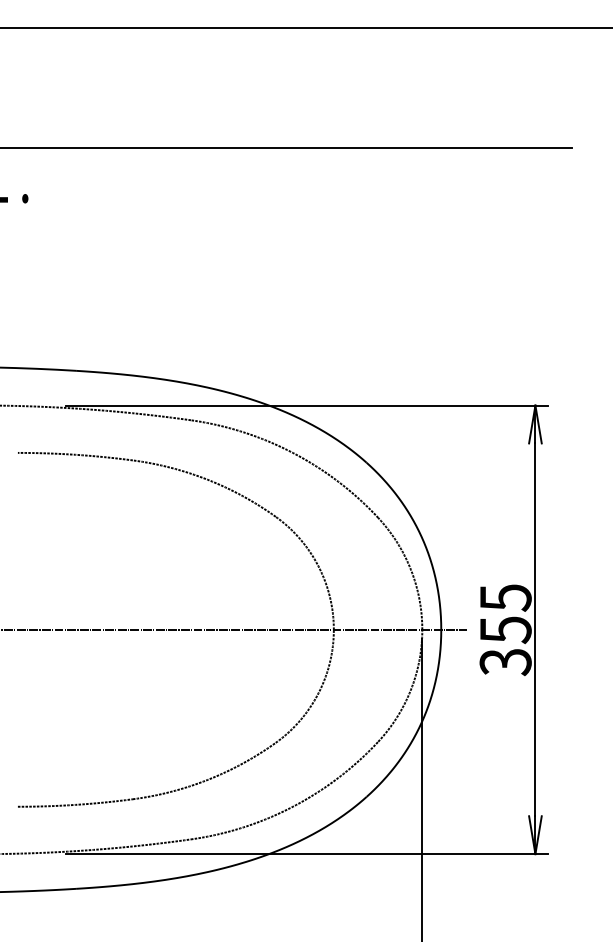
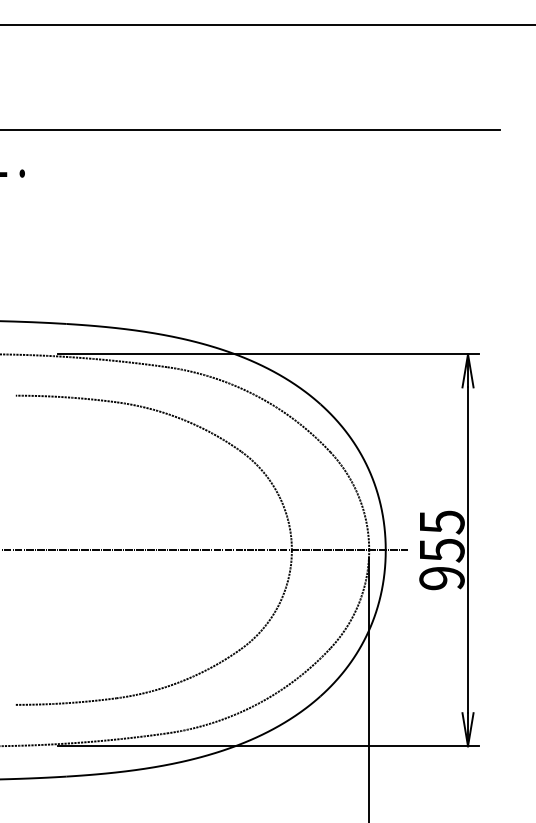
text: (505, 662) -> (441, 578), 355 -> 955

